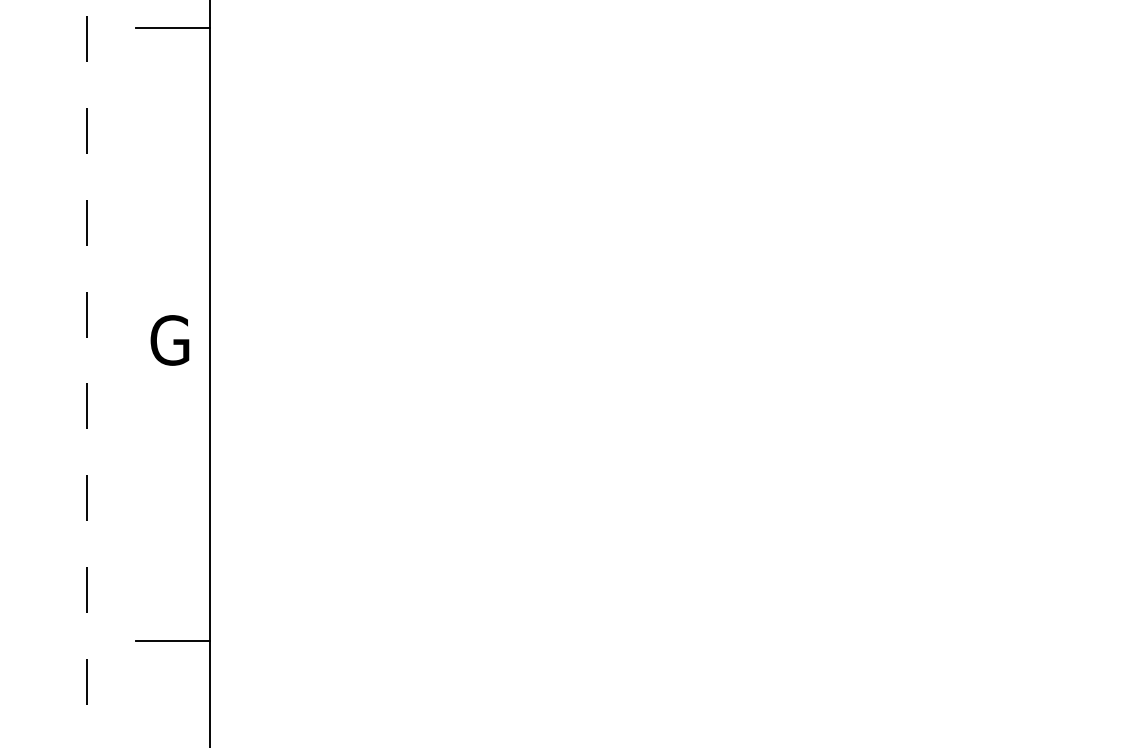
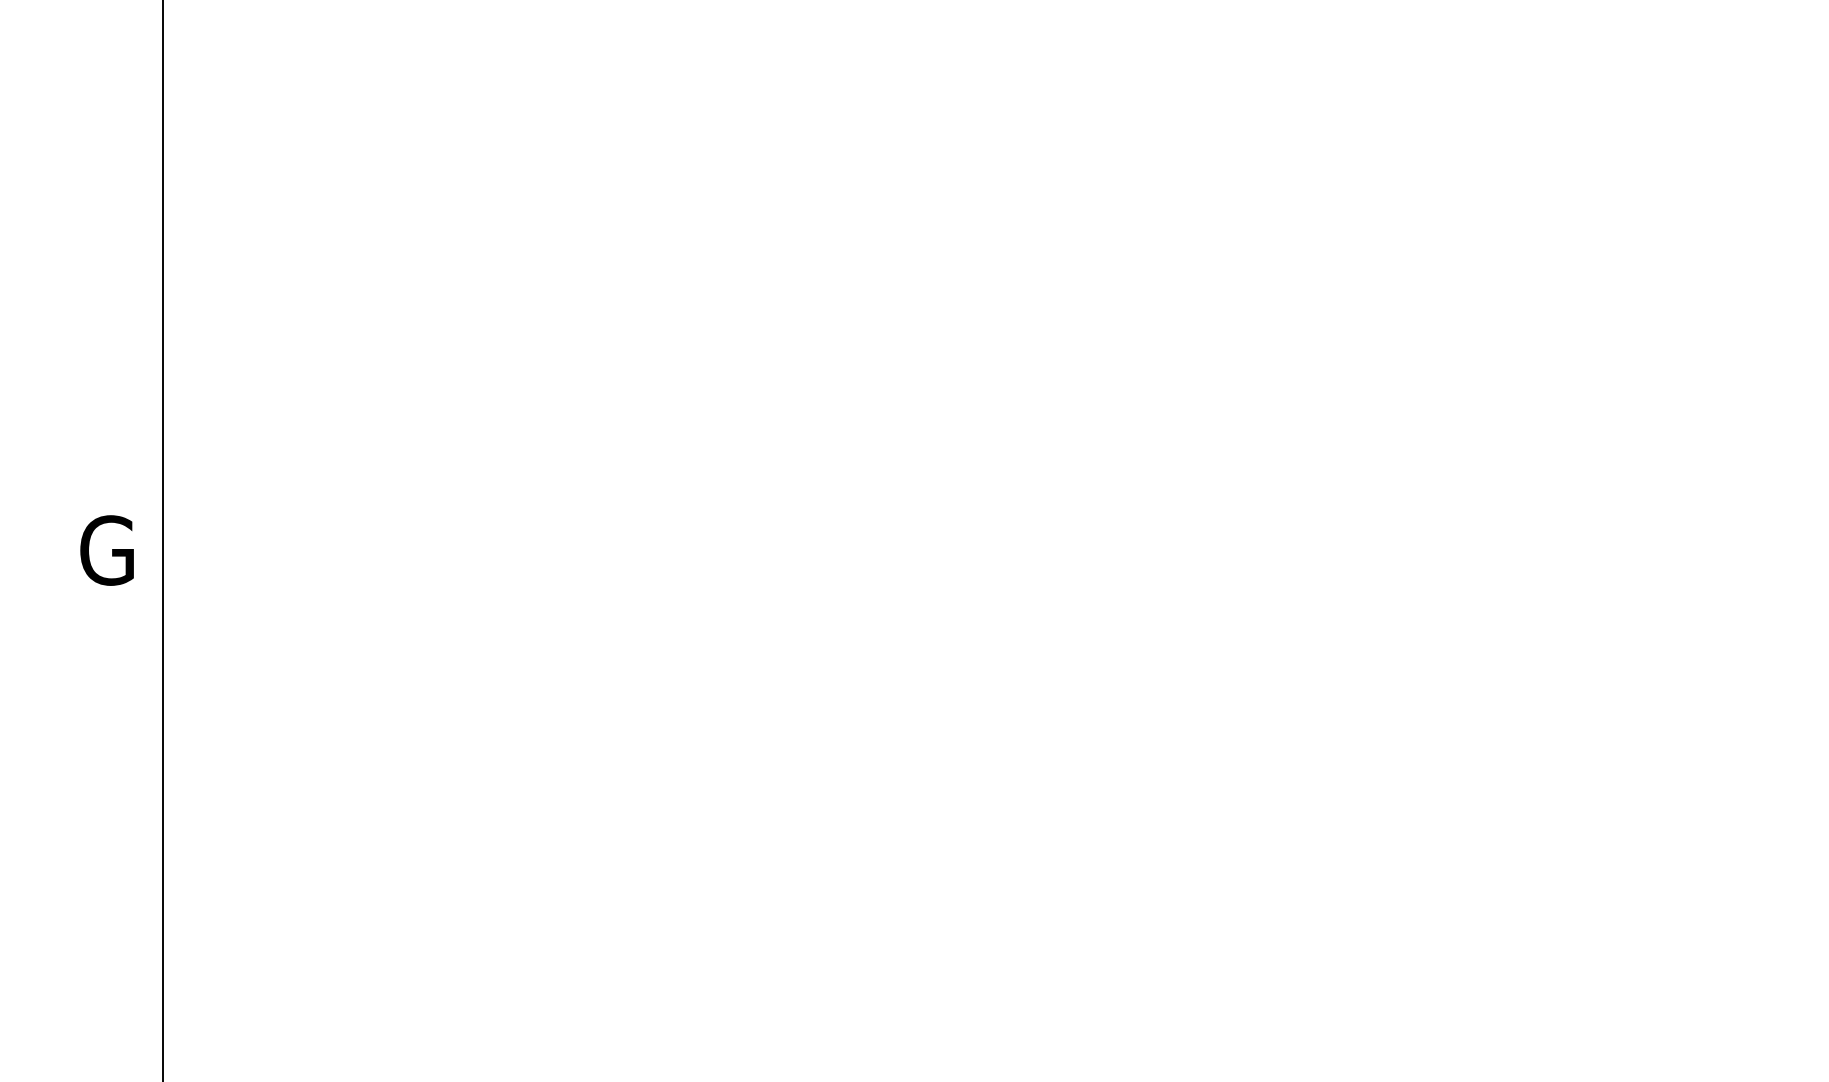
line: (173, 27) -> (111, 115), removed
line: (173, 640) -> (111, 968), removed

